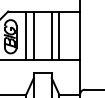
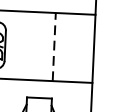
line: (26, 35) -> (19, 44), removed
line: (33, 35) -> (28, 45), removed
line: (51, 35) -> (53, 46), solid -> dashed
line: (59, 35) -> (65, 46), removed

